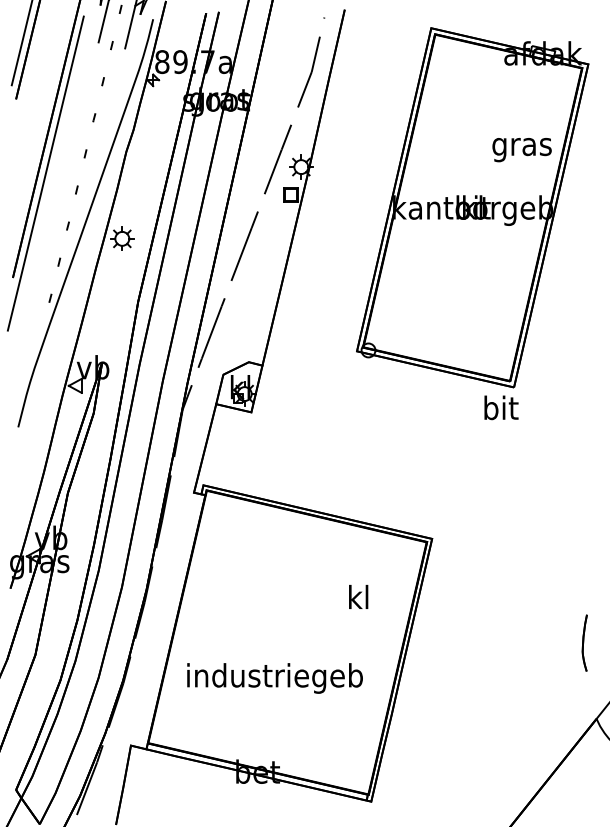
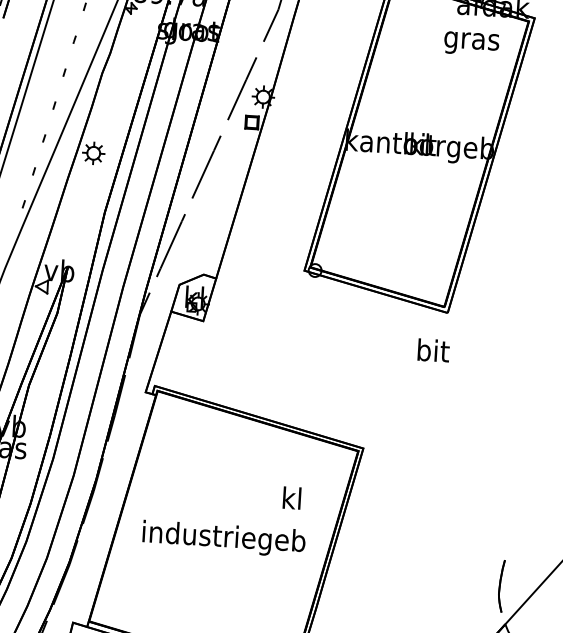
text: (521, 150) -> (471, 44), moved
text: (501, 407) -> (433, 350), moved
part: (584, 642) -> (501, 585), moved
text: (274, 678) -> (223, 538), moved

